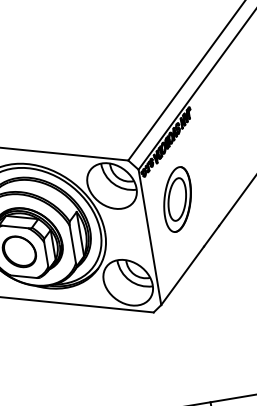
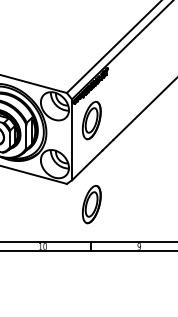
part: (200, 339) -> (91, 204), added

